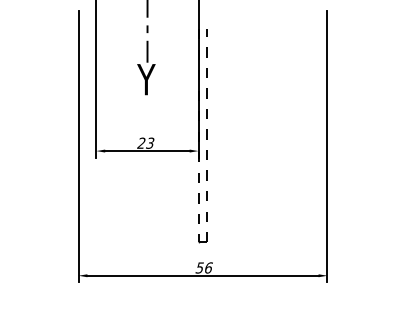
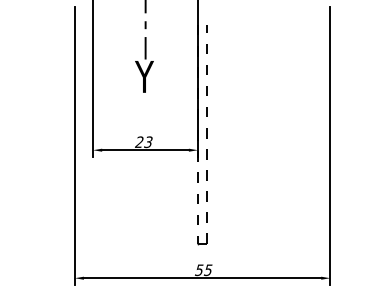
text: (208, 267) -> (208, 269), 56 -> 55

